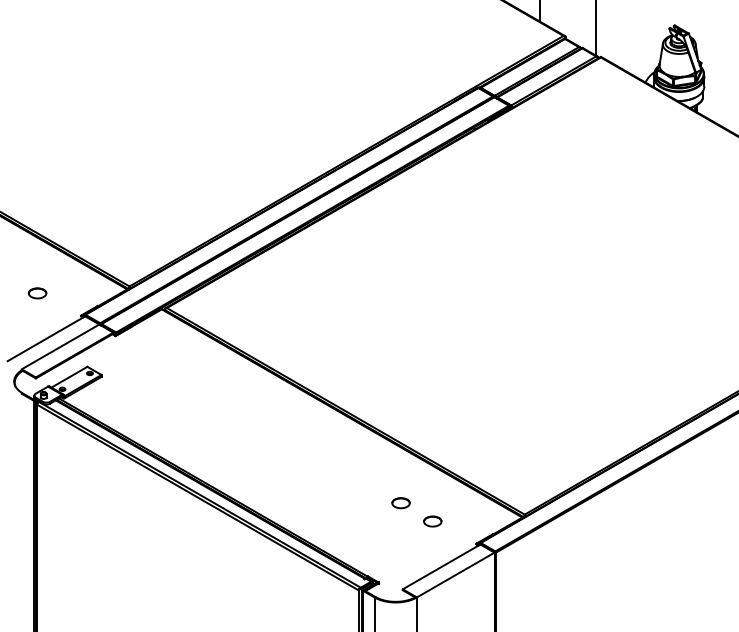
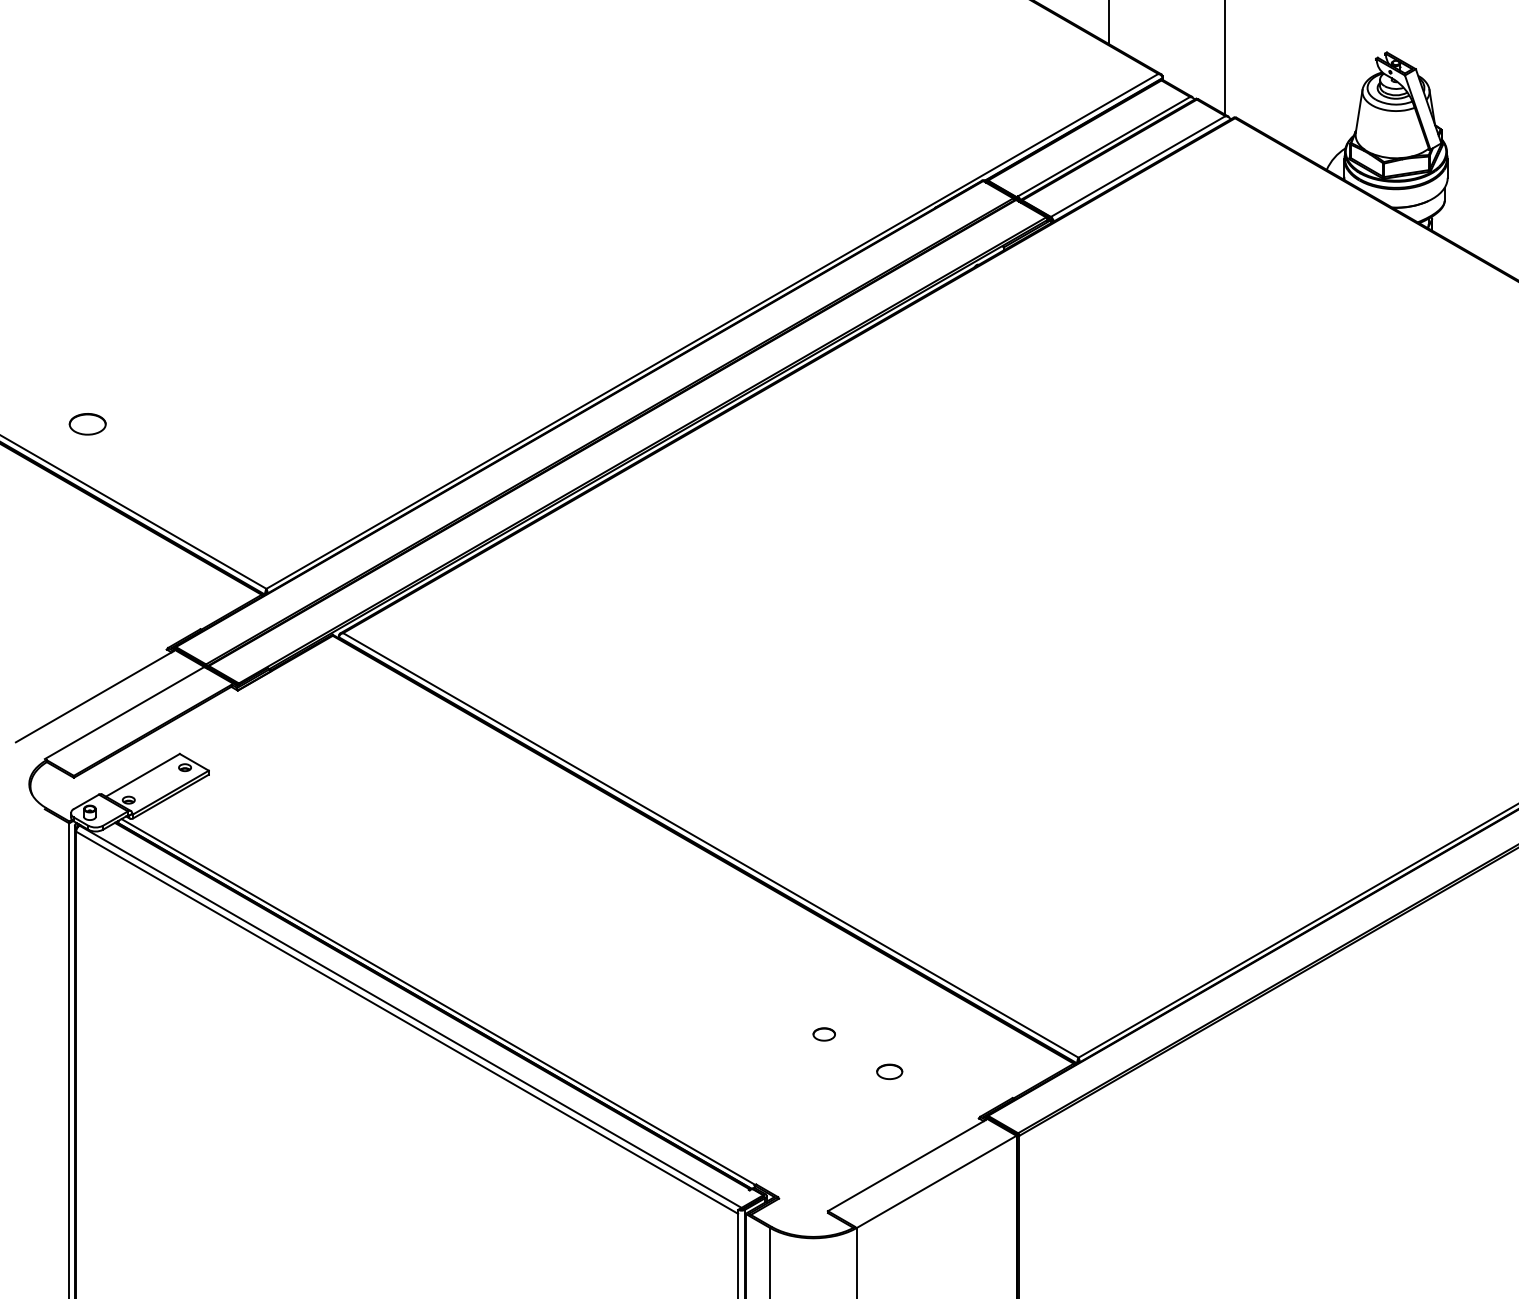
part: (37, 293) -> (87, 424), moved
part: (400, 503) -> (823, 1034), size x0.6
part: (432, 521) -> (888, 1071), size x0.7

